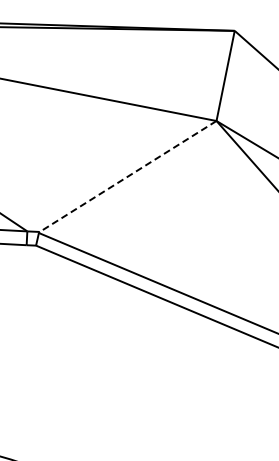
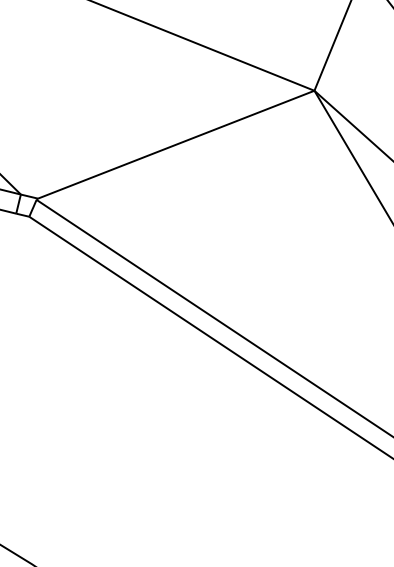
line: (127, 176) -> (175, 144), dashed -> solid

